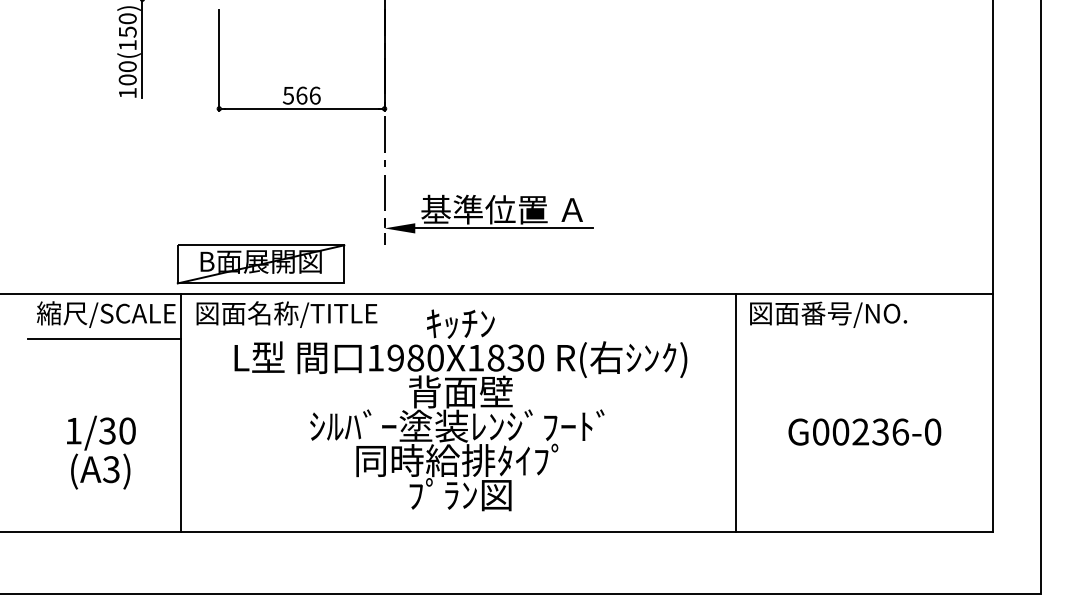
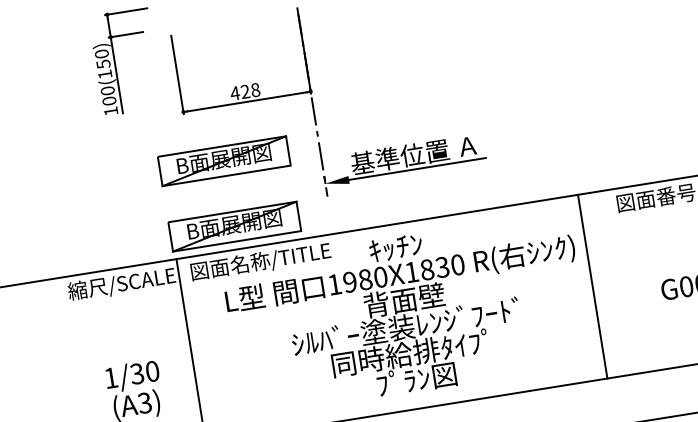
text: (301, 95) -> (245, 91), 566 -> 428
part: (260, 179) -> (223, 161), added
line: (103, 338) -> (122, 303), removed
line: (736, 412) -> (592, 286), moved

